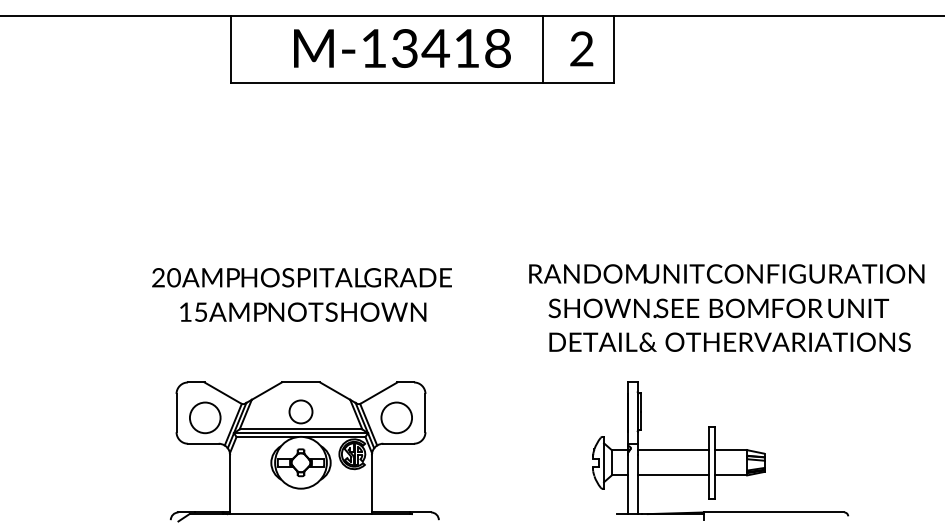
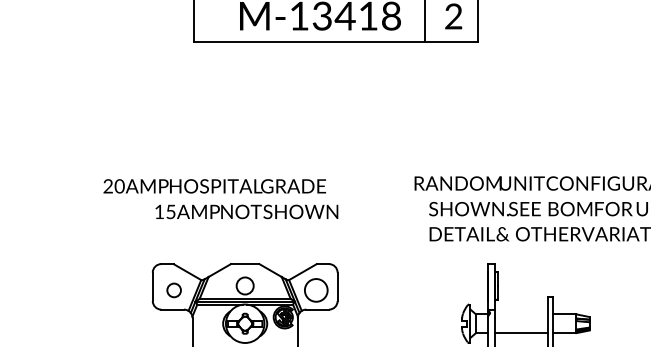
text: (301, 277) -> (214, 186), moved
circle: (205, 417) -> (174, 290), size x0.6
line: (673, 450) -> (521, 314), removed

